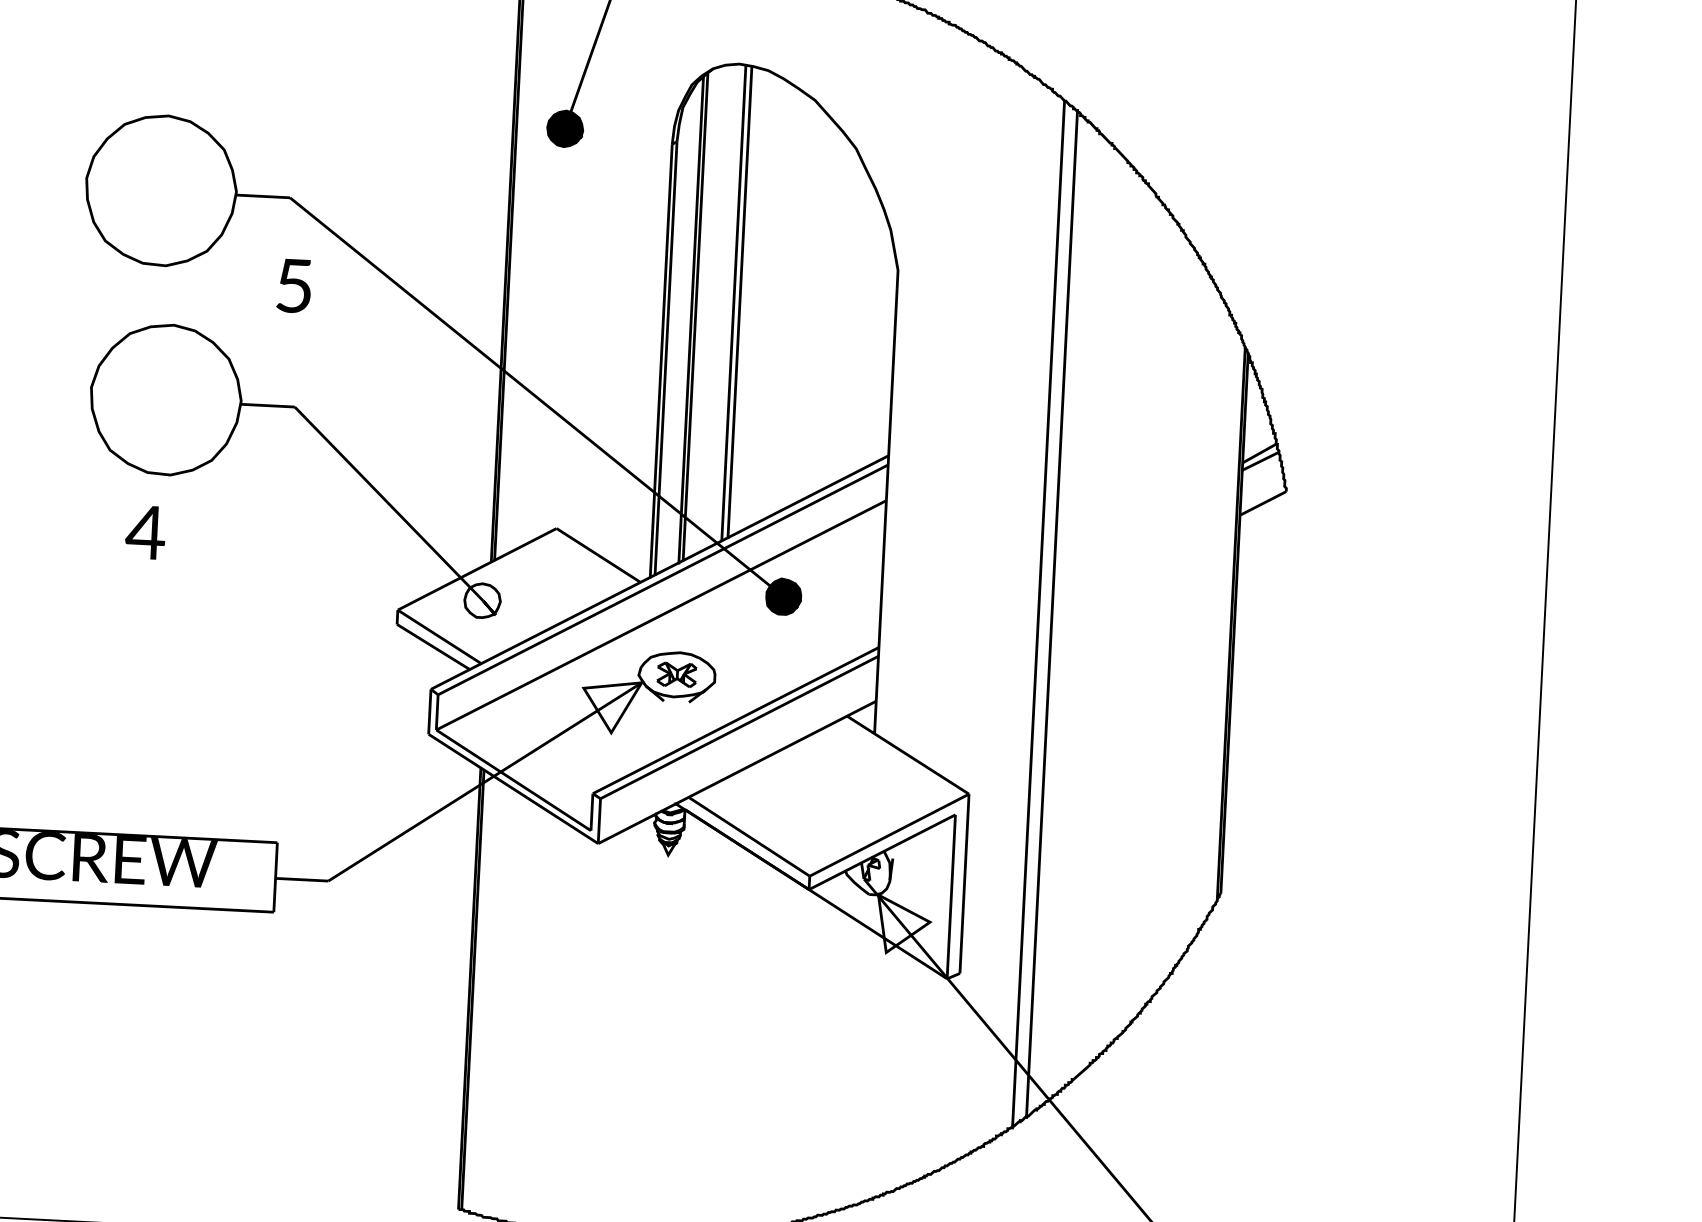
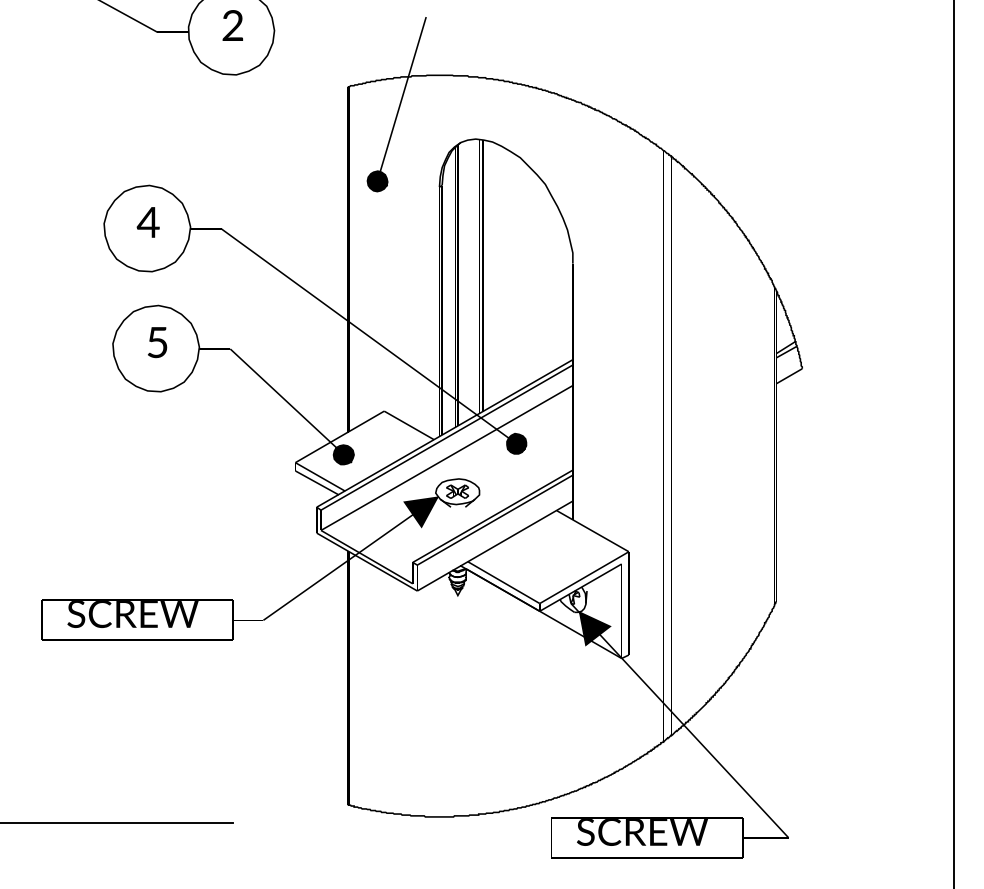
text: (294, 285) -> (157, 342), moved
text: (144, 532) -> (147, 222), moved
fill: (482, 600) -> (343, 454), added
fill: (610, 705) -> (420, 511), added
fill: (902, 924) -> (594, 628), added

